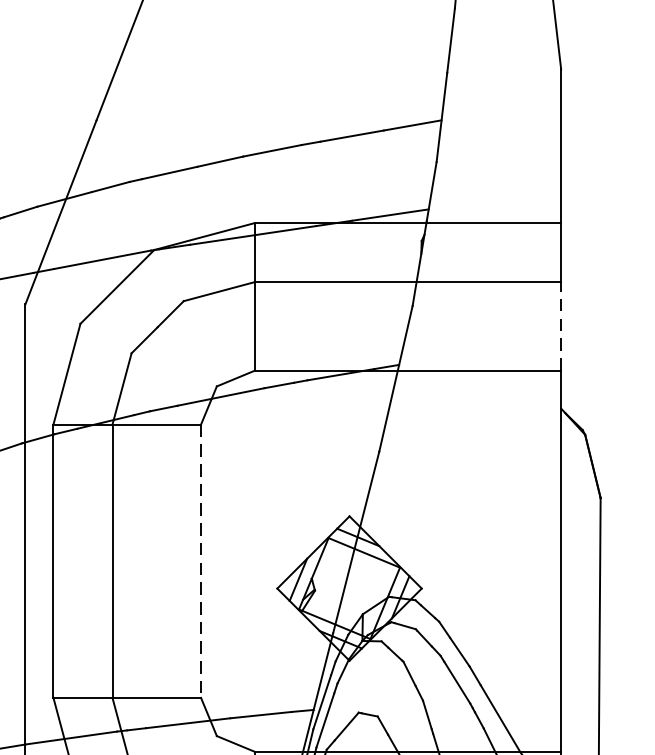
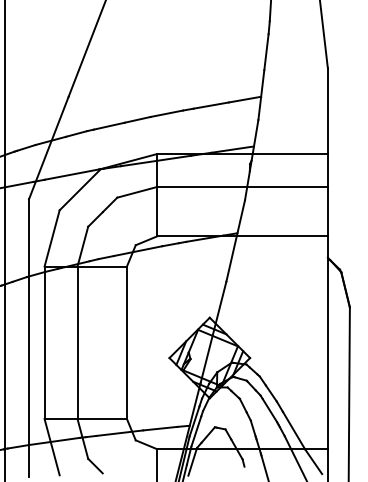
line: (560, 325) -> (327, 211), dashed -> solid
line: (200, 562) -> (126, 343), dashed -> solid

